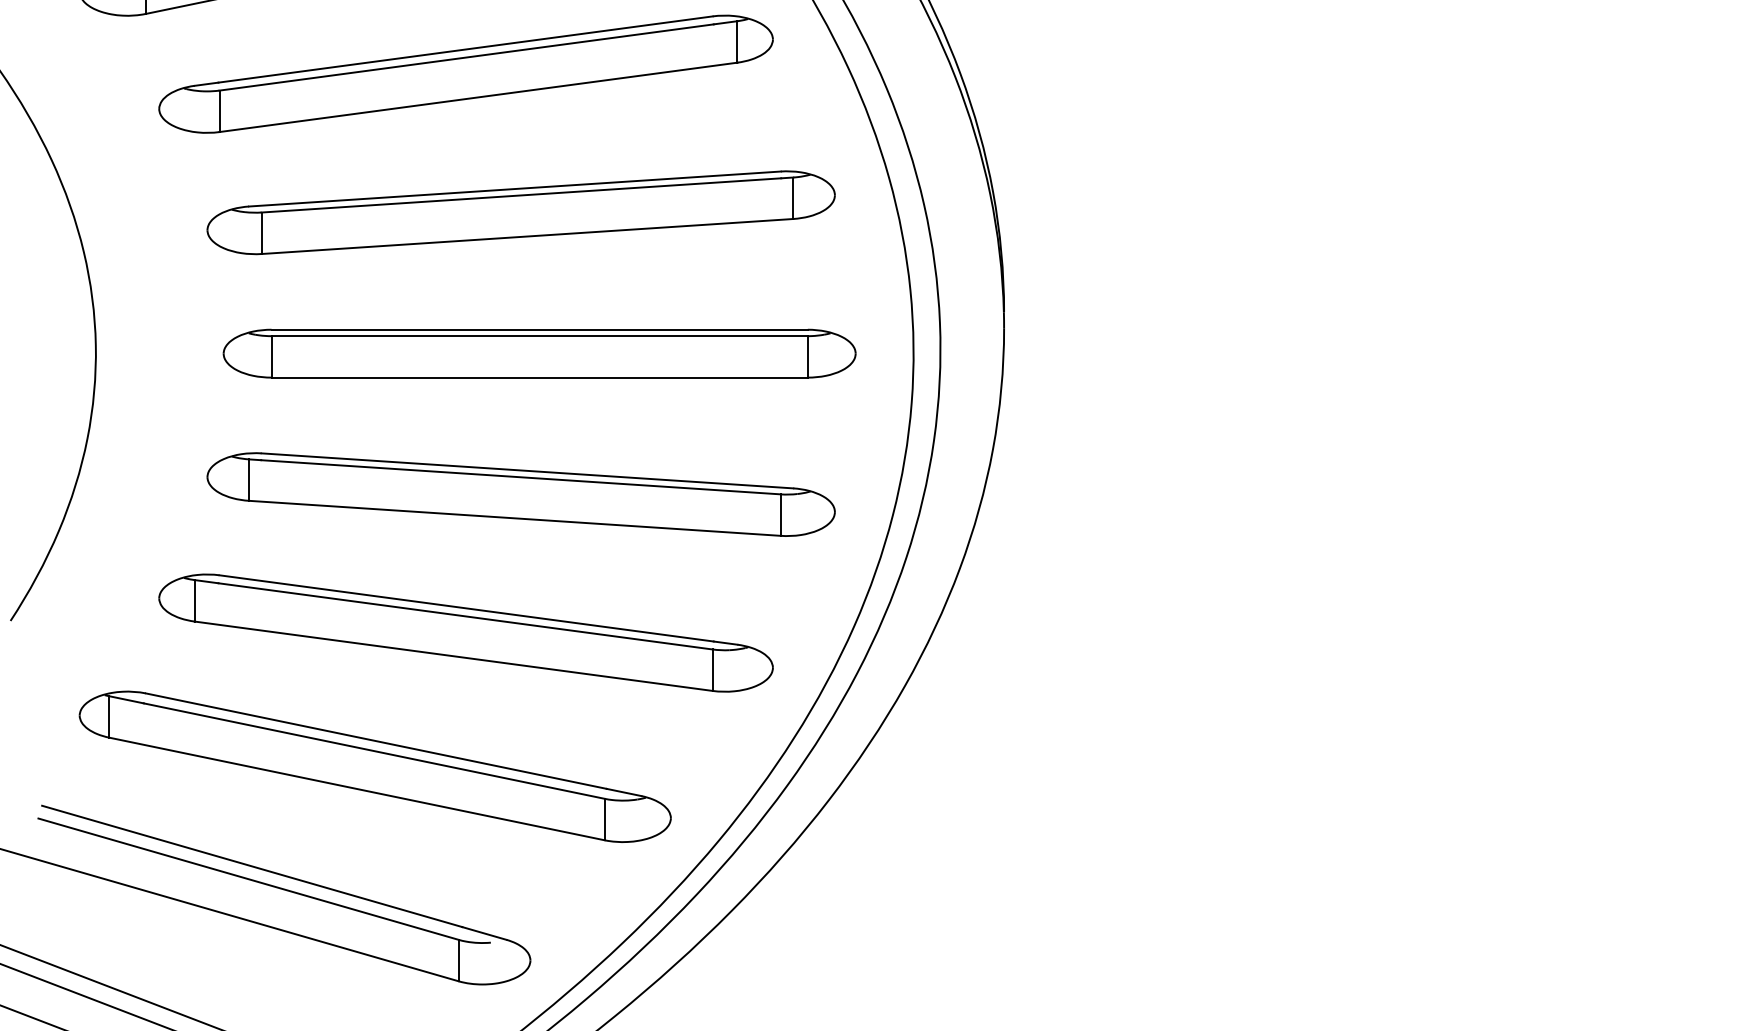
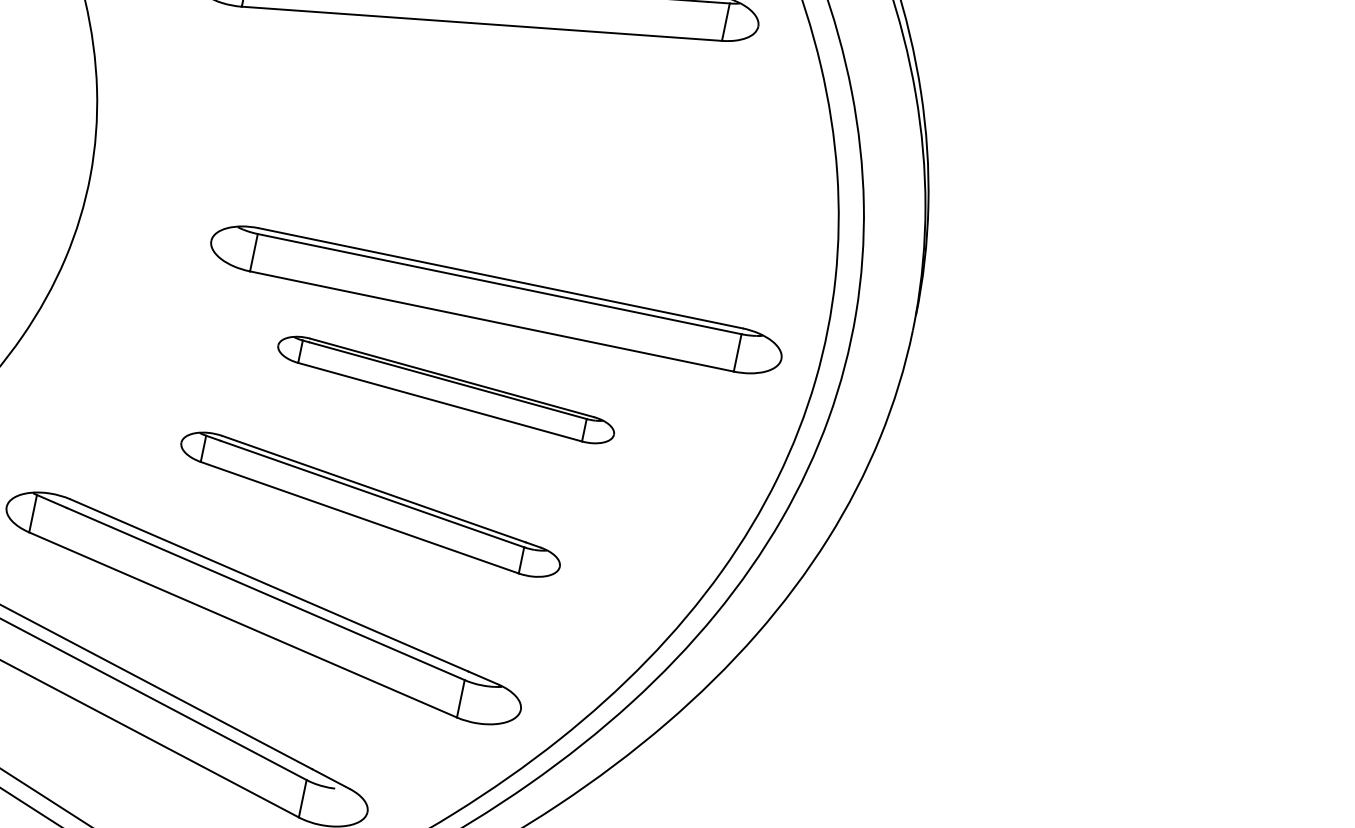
part: (520, 212) -> (498, 135), removed
part: (539, 353) -> (496, 299), moved
part: (520, 494) -> (445, 389), size x0.6
part: (465, 632) -> (370, 504), size x0.7

